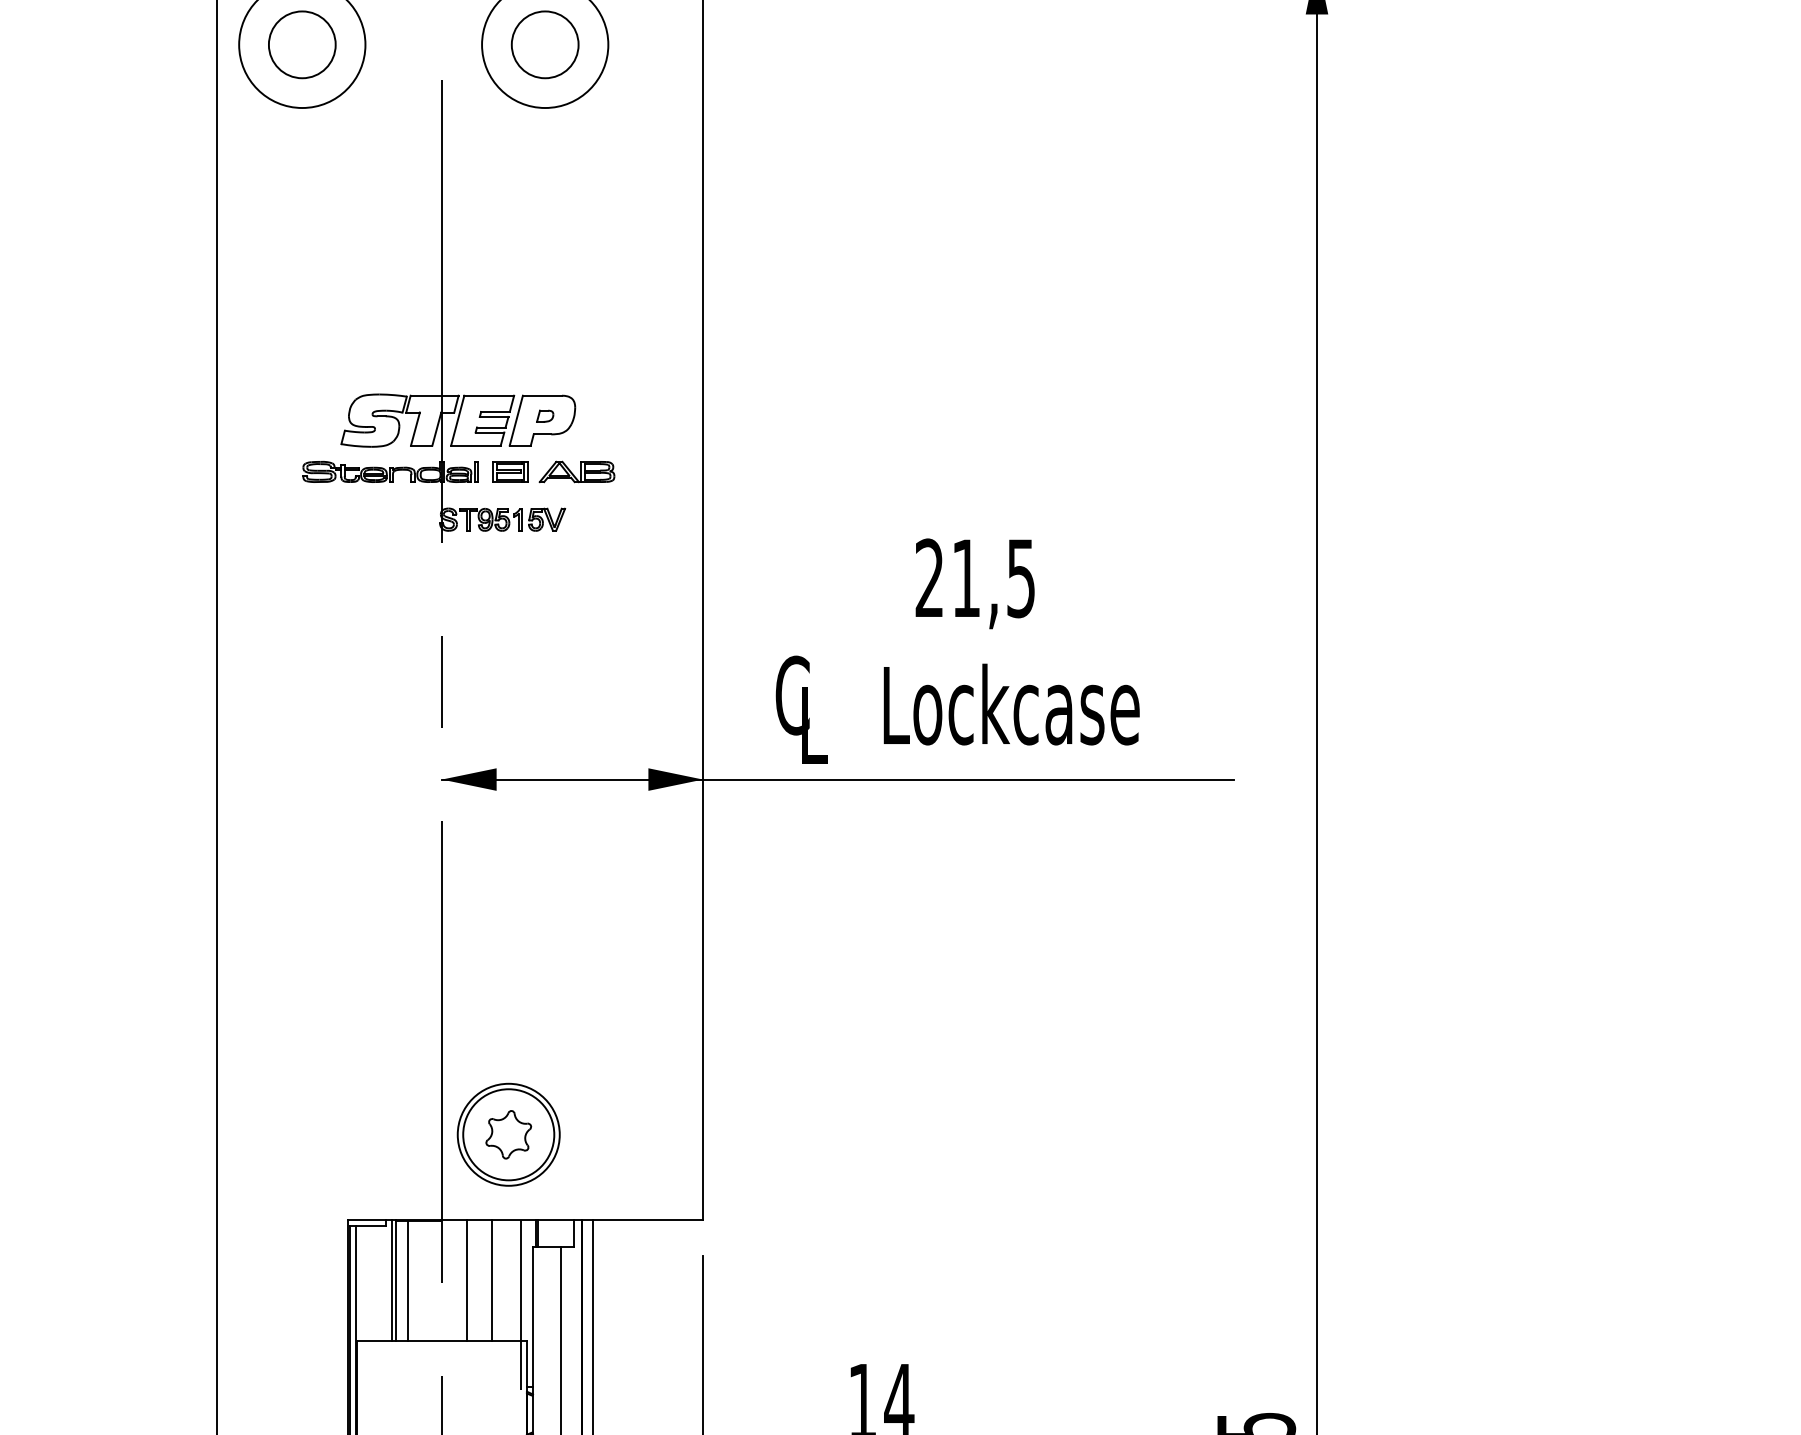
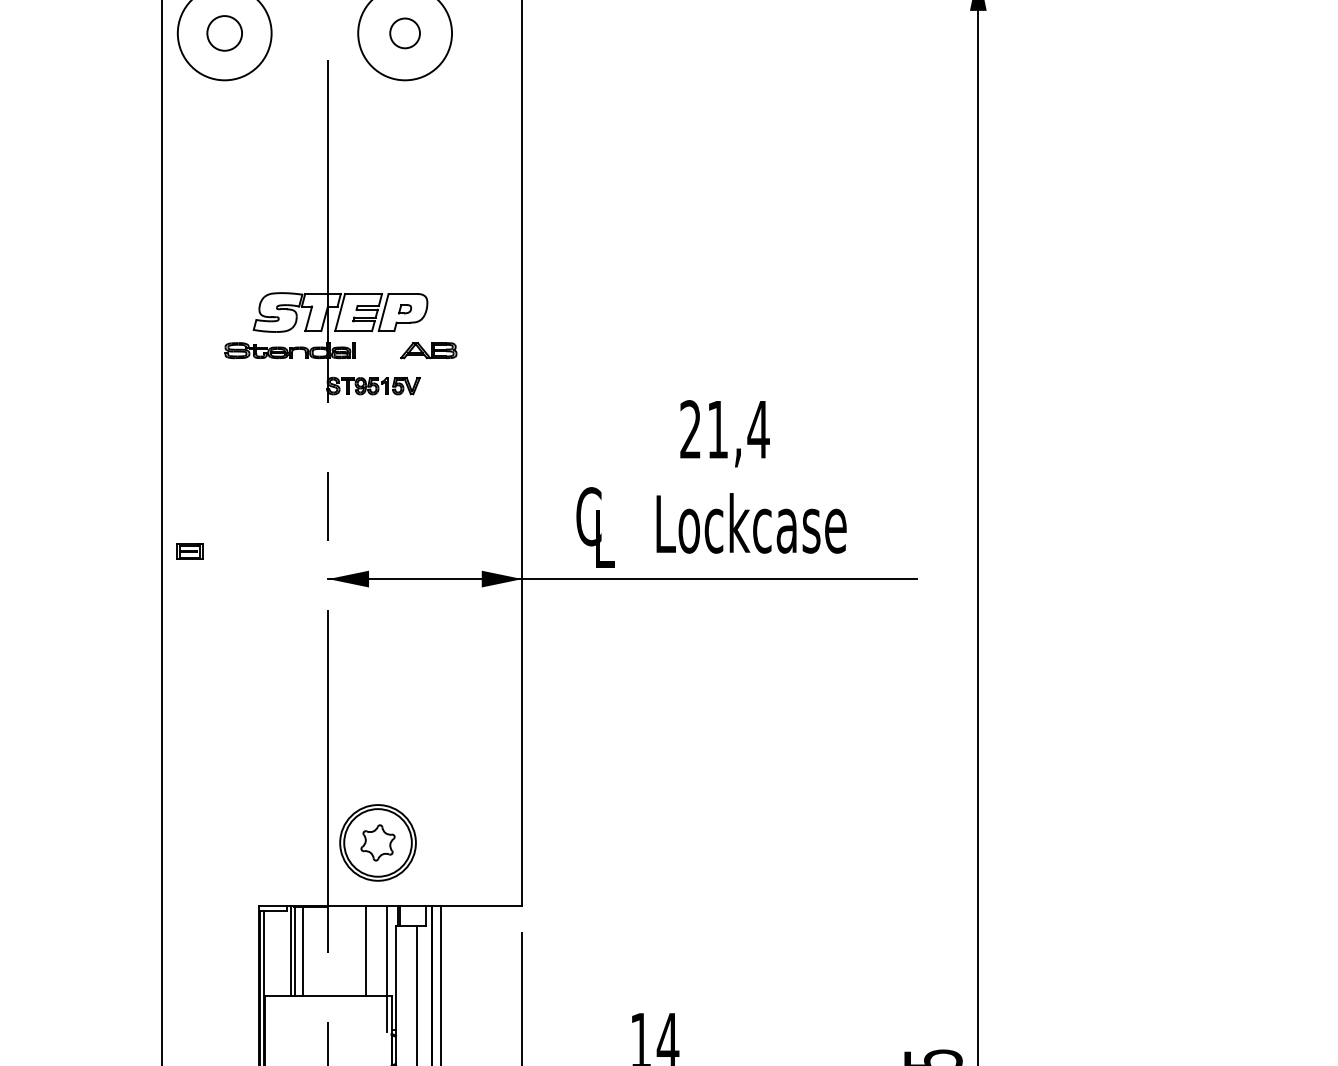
circle: (301, 44) -> (224, 33), size x0.7
circle: (544, 44) -> (404, 33), size x0.6
part: (510, 471) -> (189, 551), moved
text: (1020, 578) -> (758, 429), 21,5 -> 21,4
line: (466, 1279) -> (346, 950), removed

